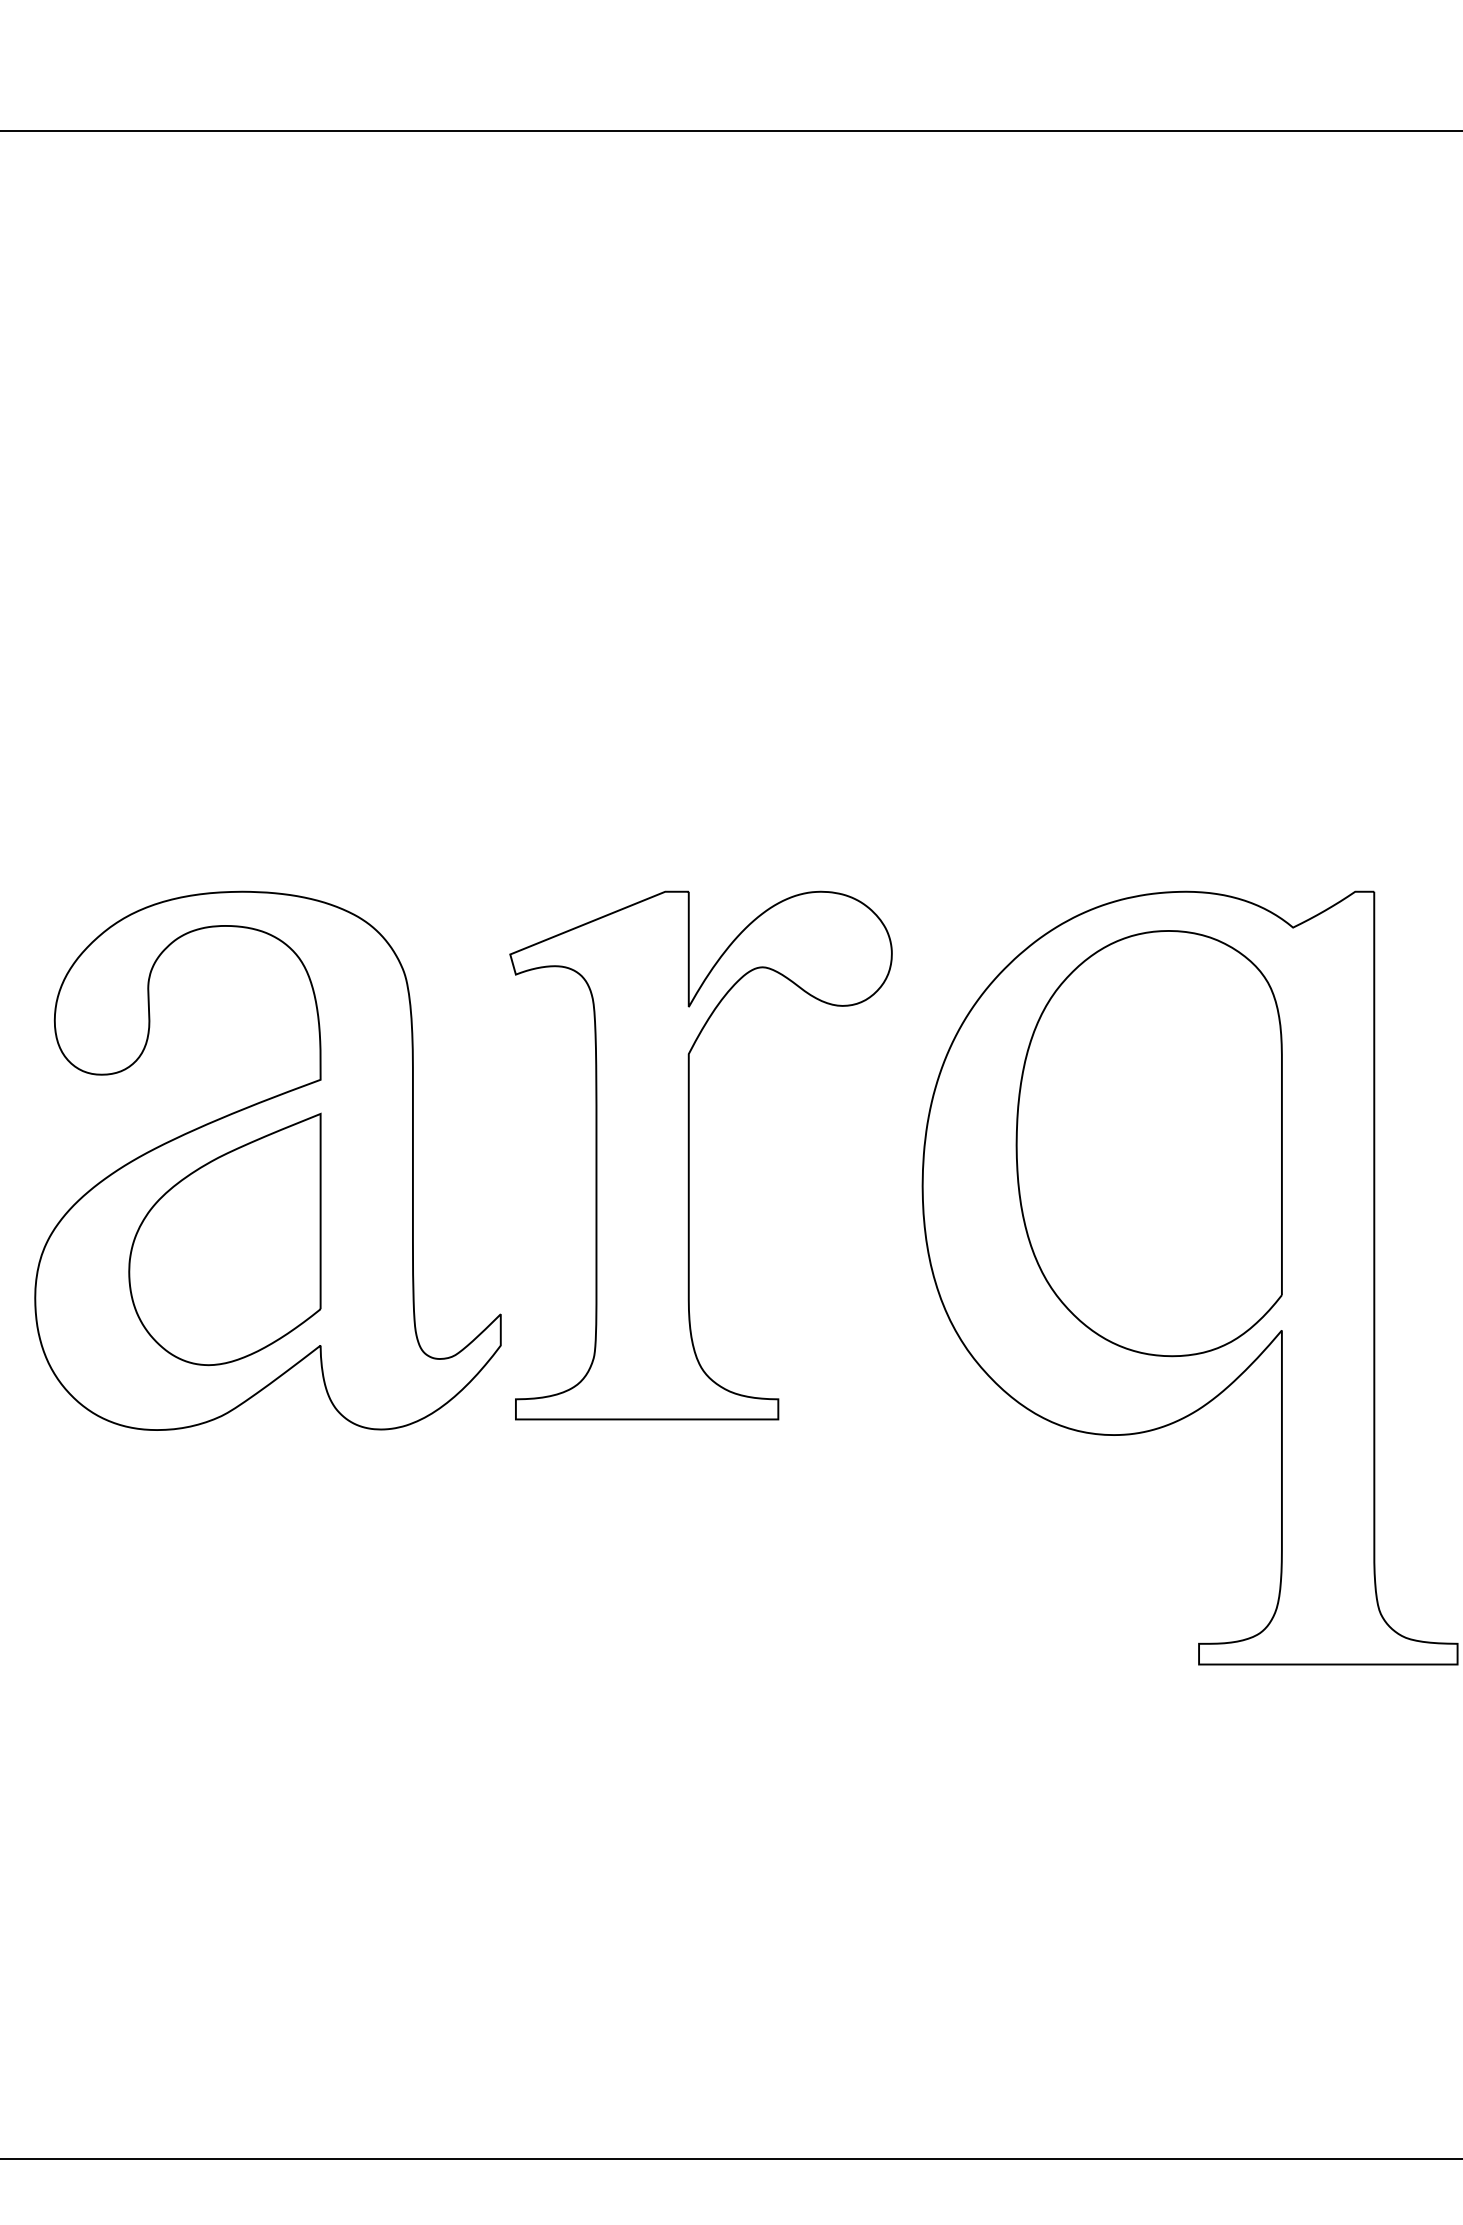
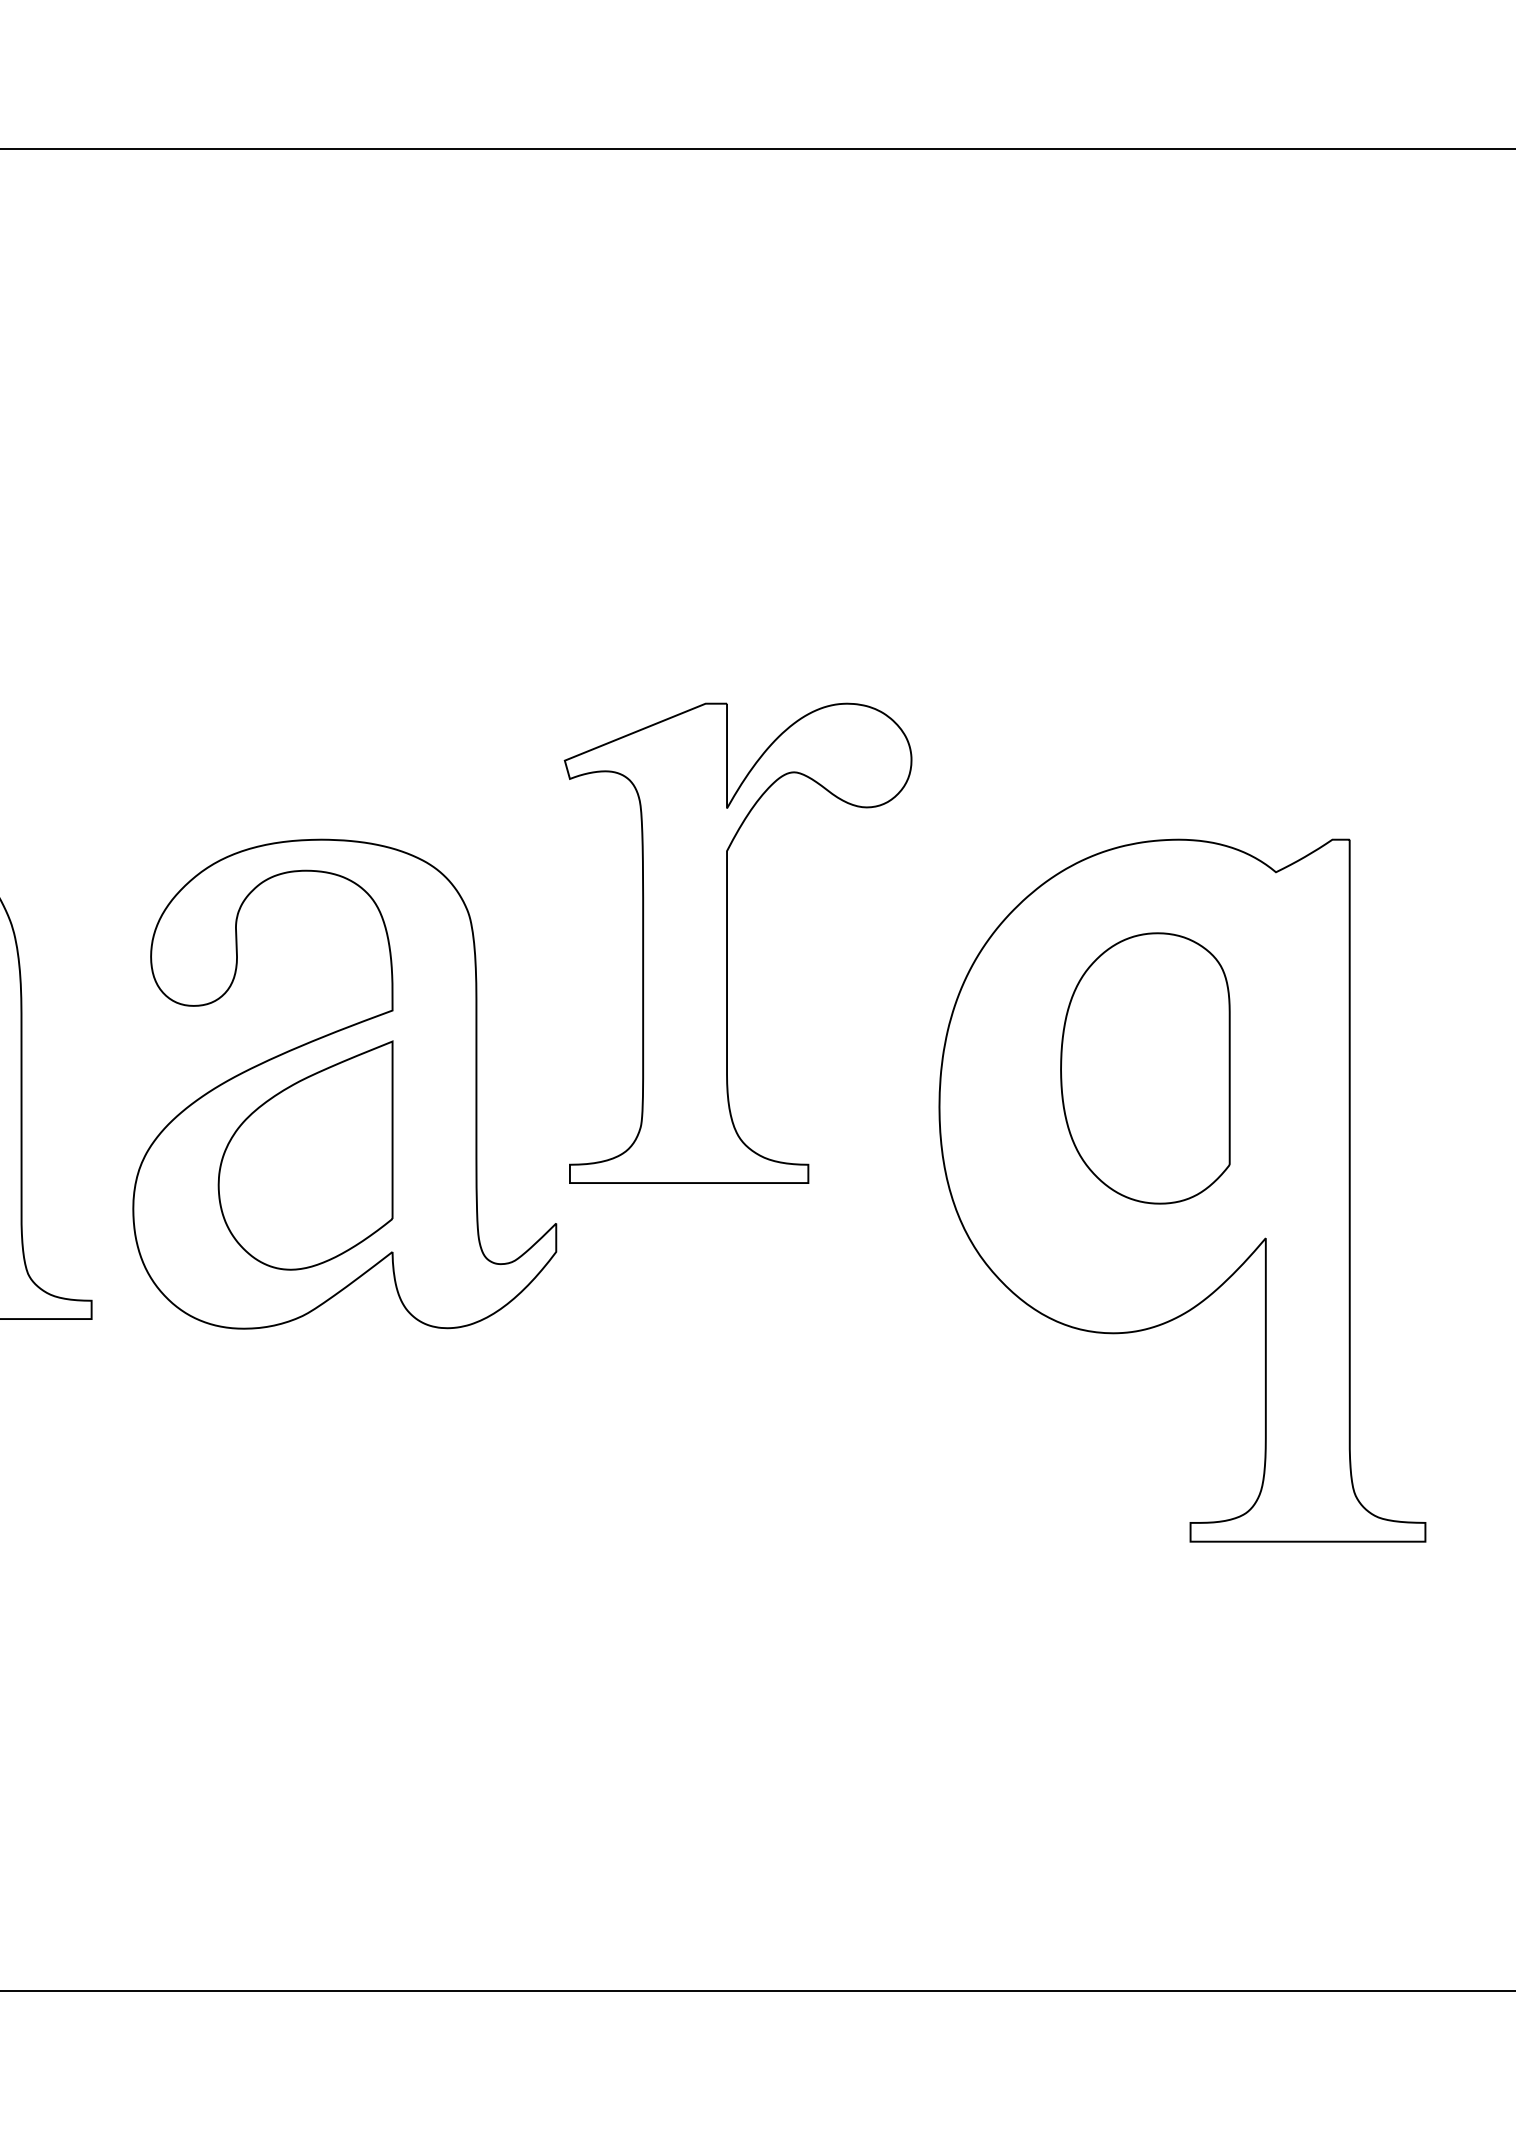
part: (1149, 1143) -> (1145, 1068), size x0.7
part: (689, 1154) -> (727, 942), moved

